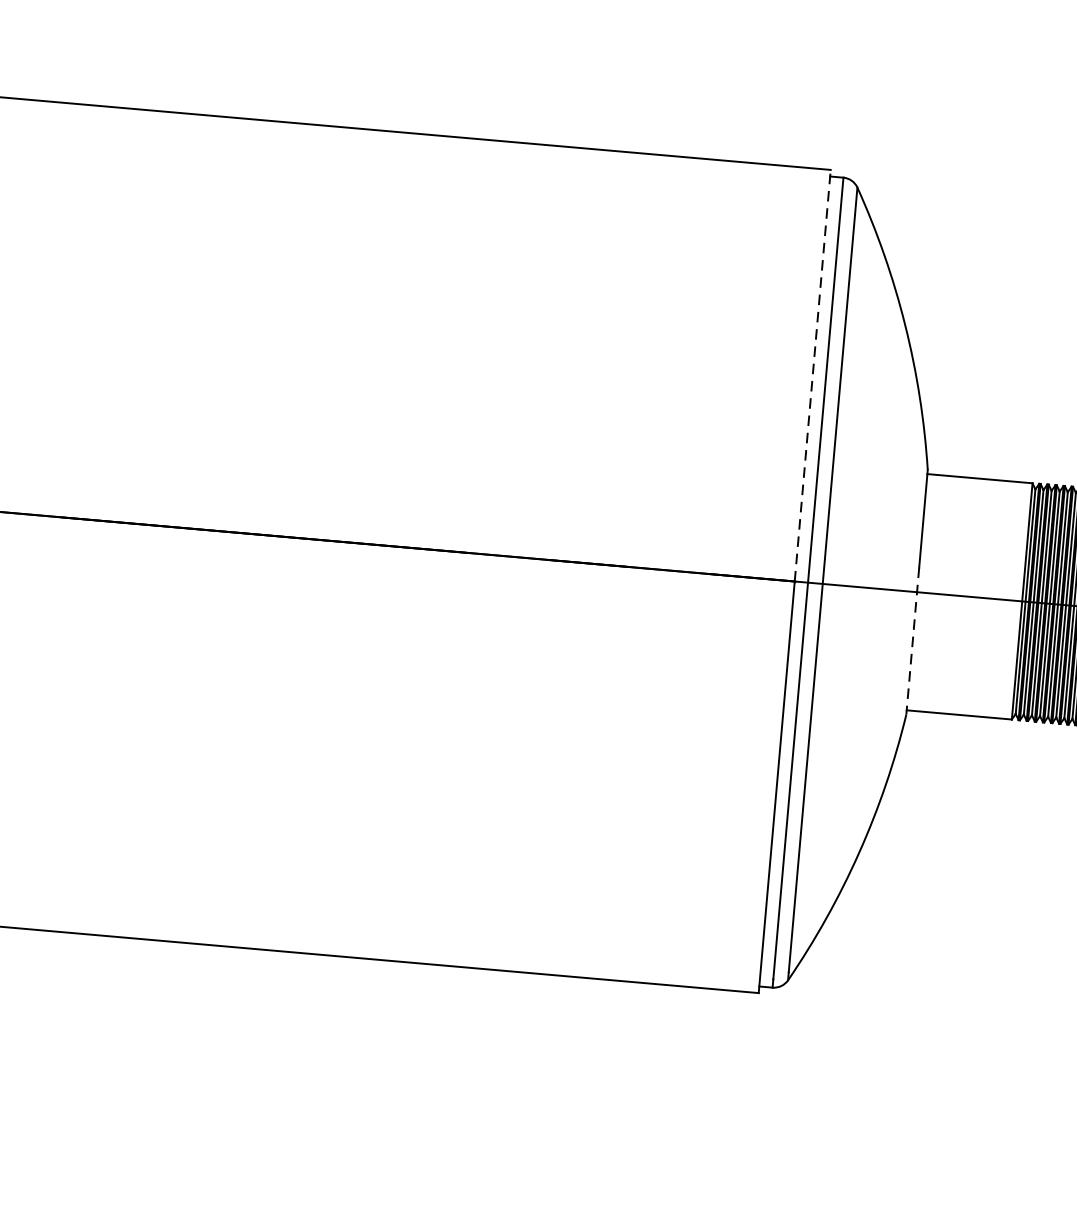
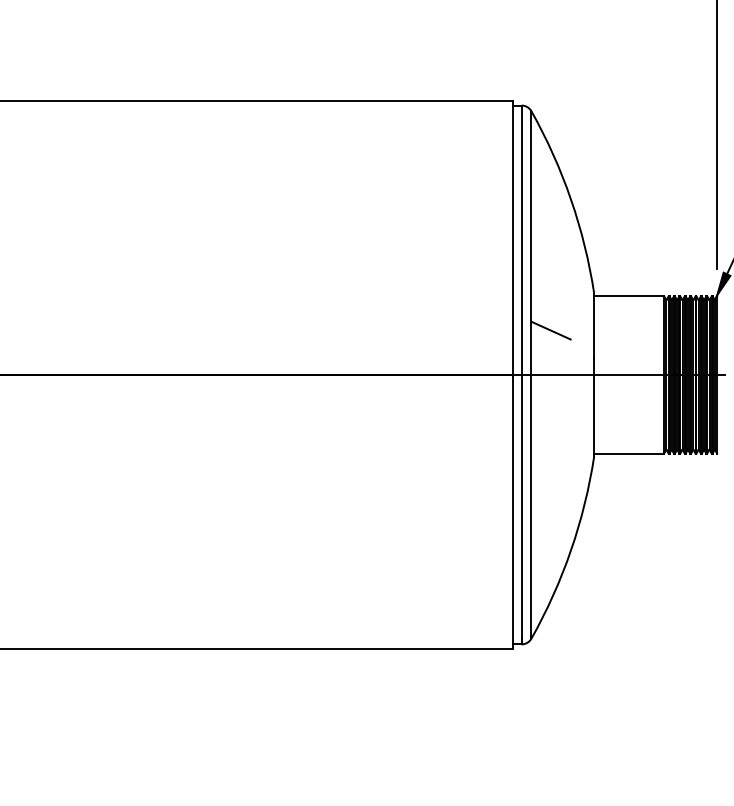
line: (812, 376) -> (512, 238), dashed -> solid
line: (858, 519) -> (551, 330), added
line: (913, 641) -> (594, 407), dashed -> solid

